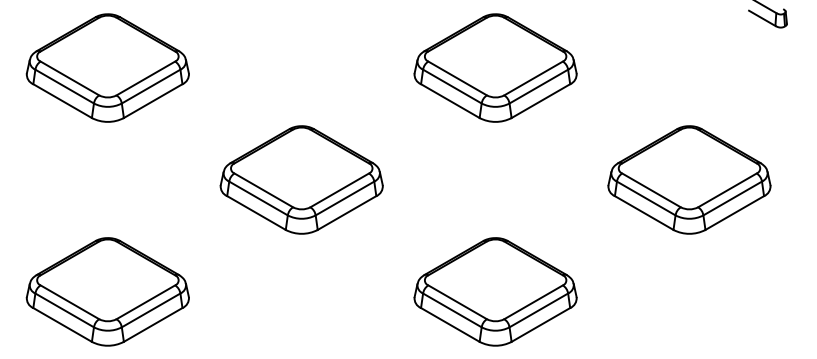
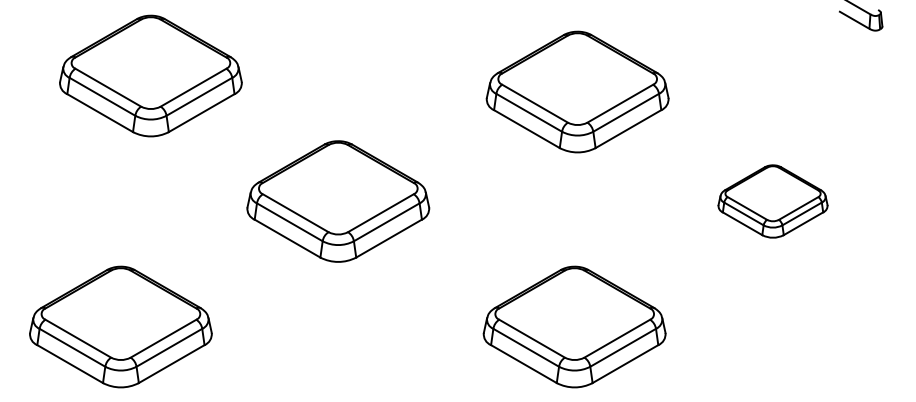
part: (107, 67) -> (150, 75), moved
part: (495, 67) -> (577, 91), moved
part: (688, 179) -> (772, 201), size x0.6
part: (495, 291) -> (574, 326), moved

